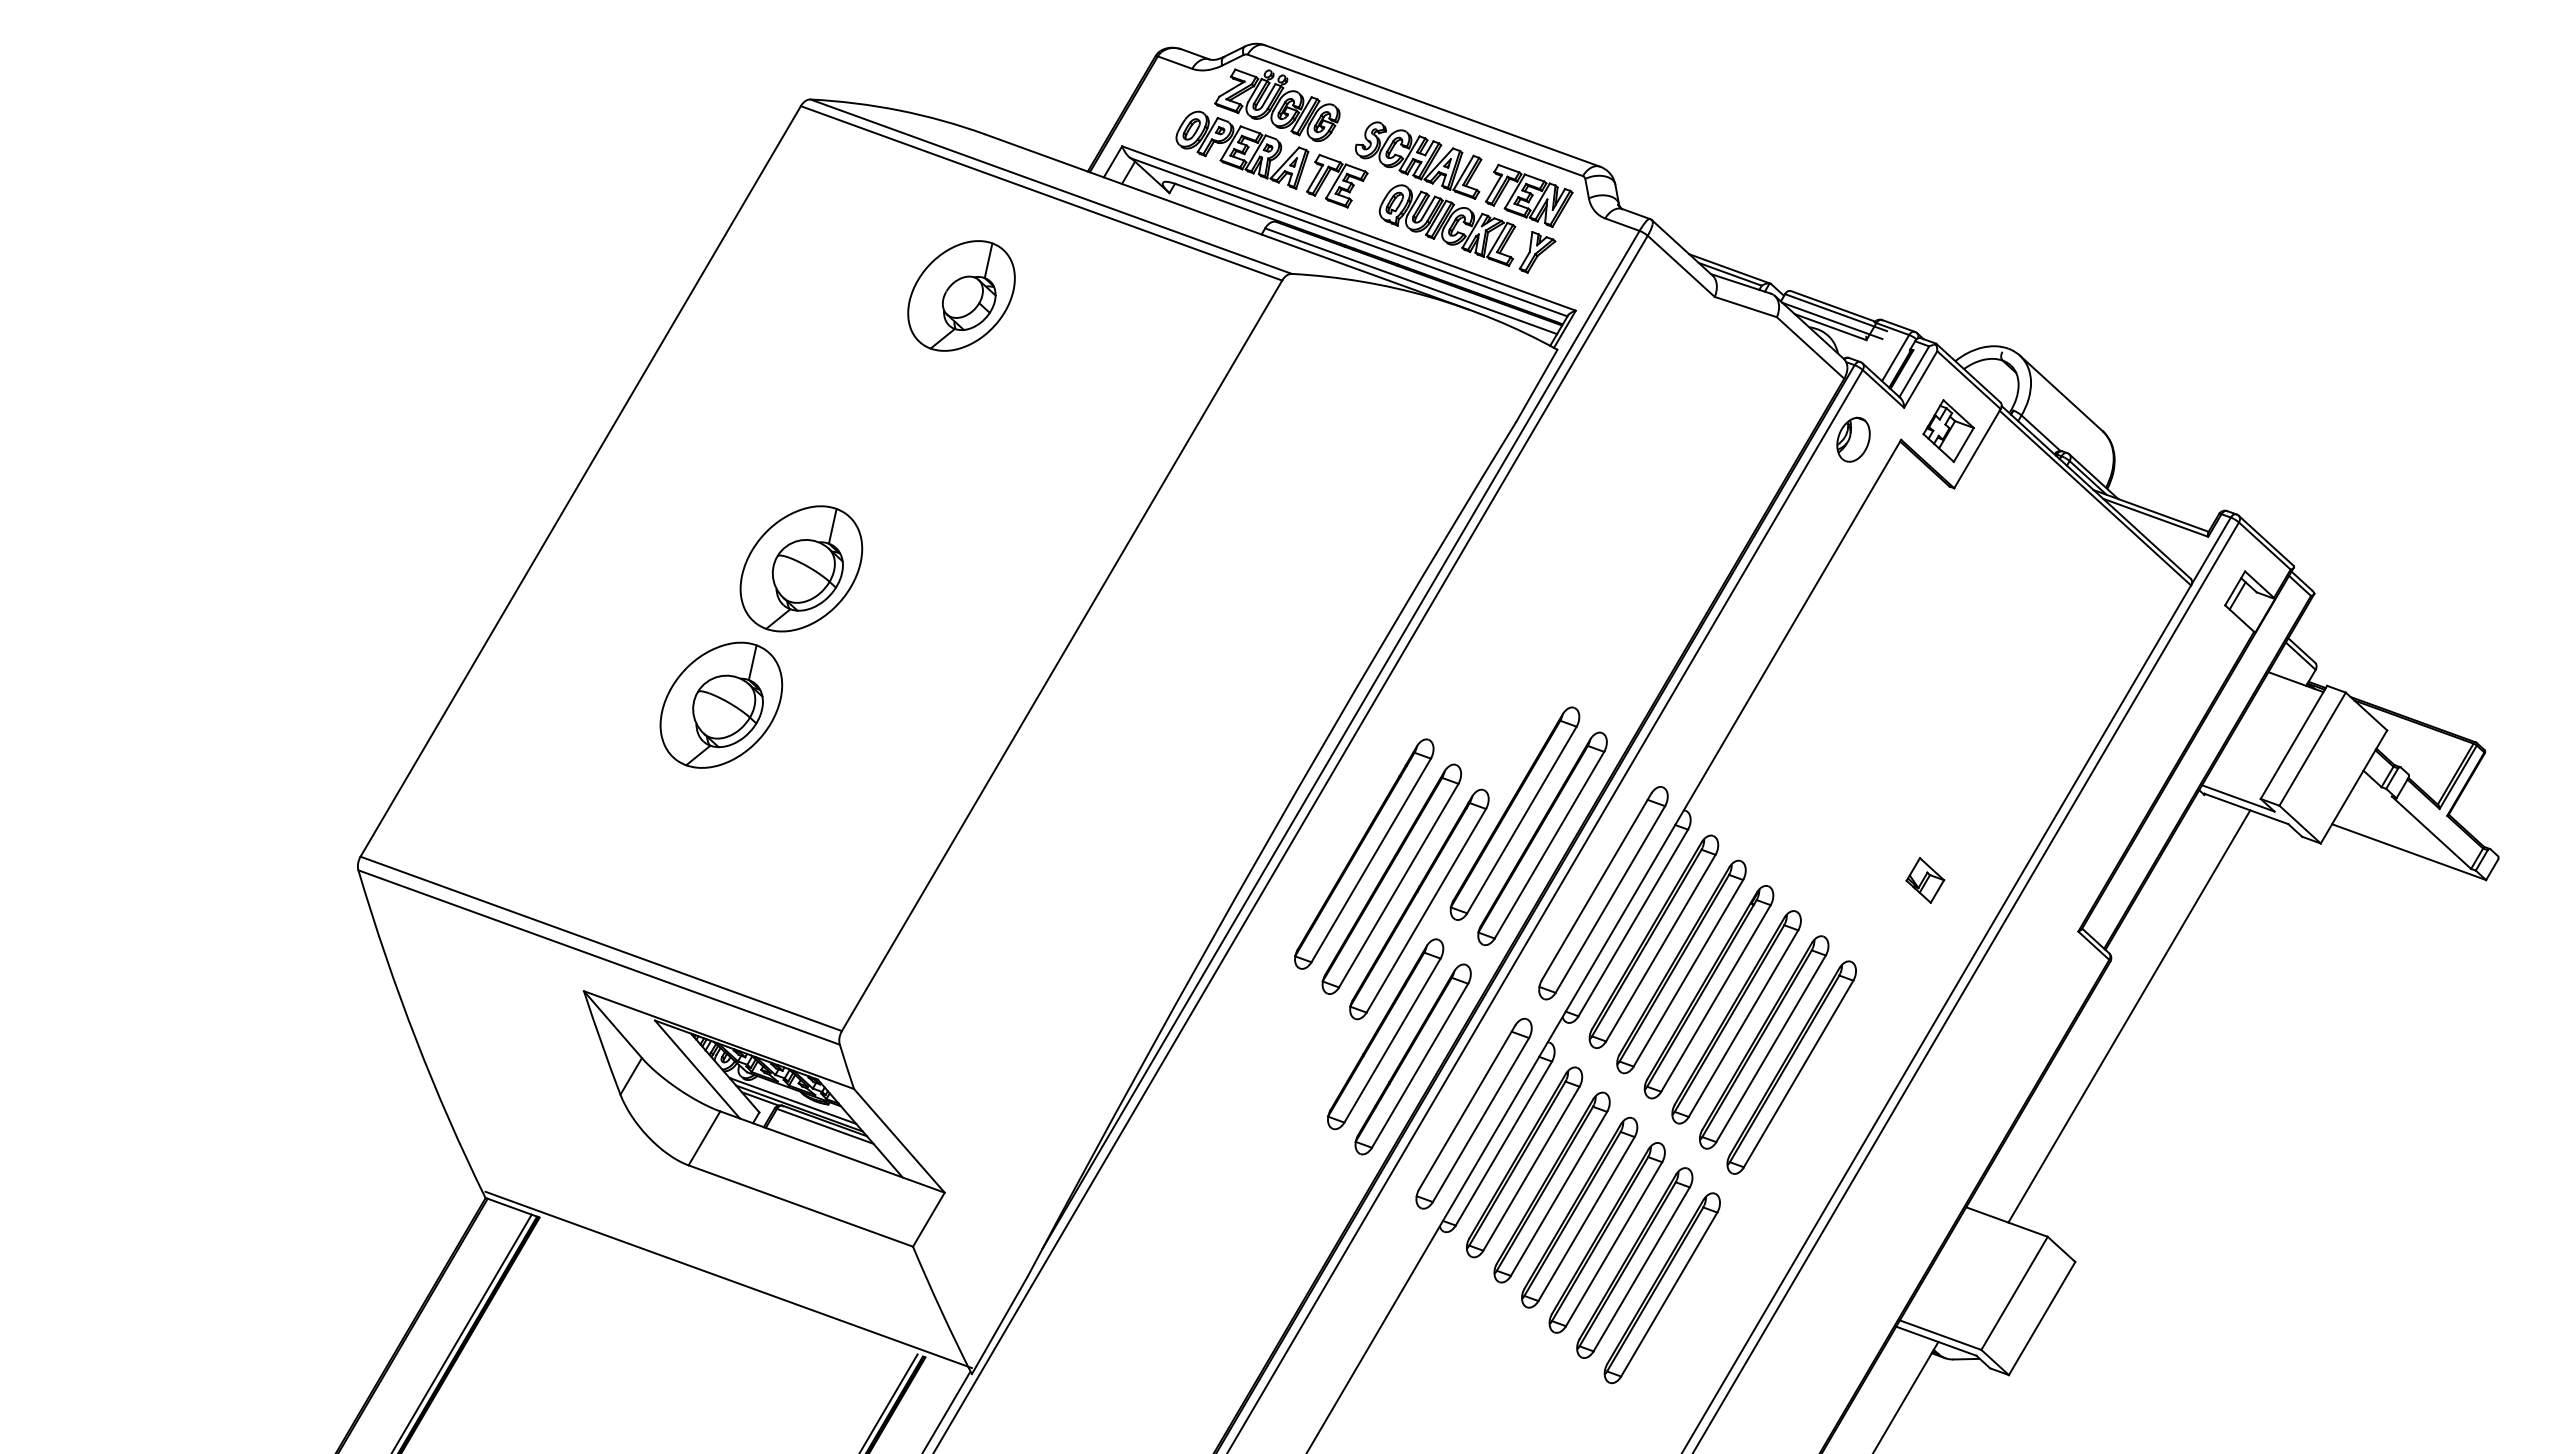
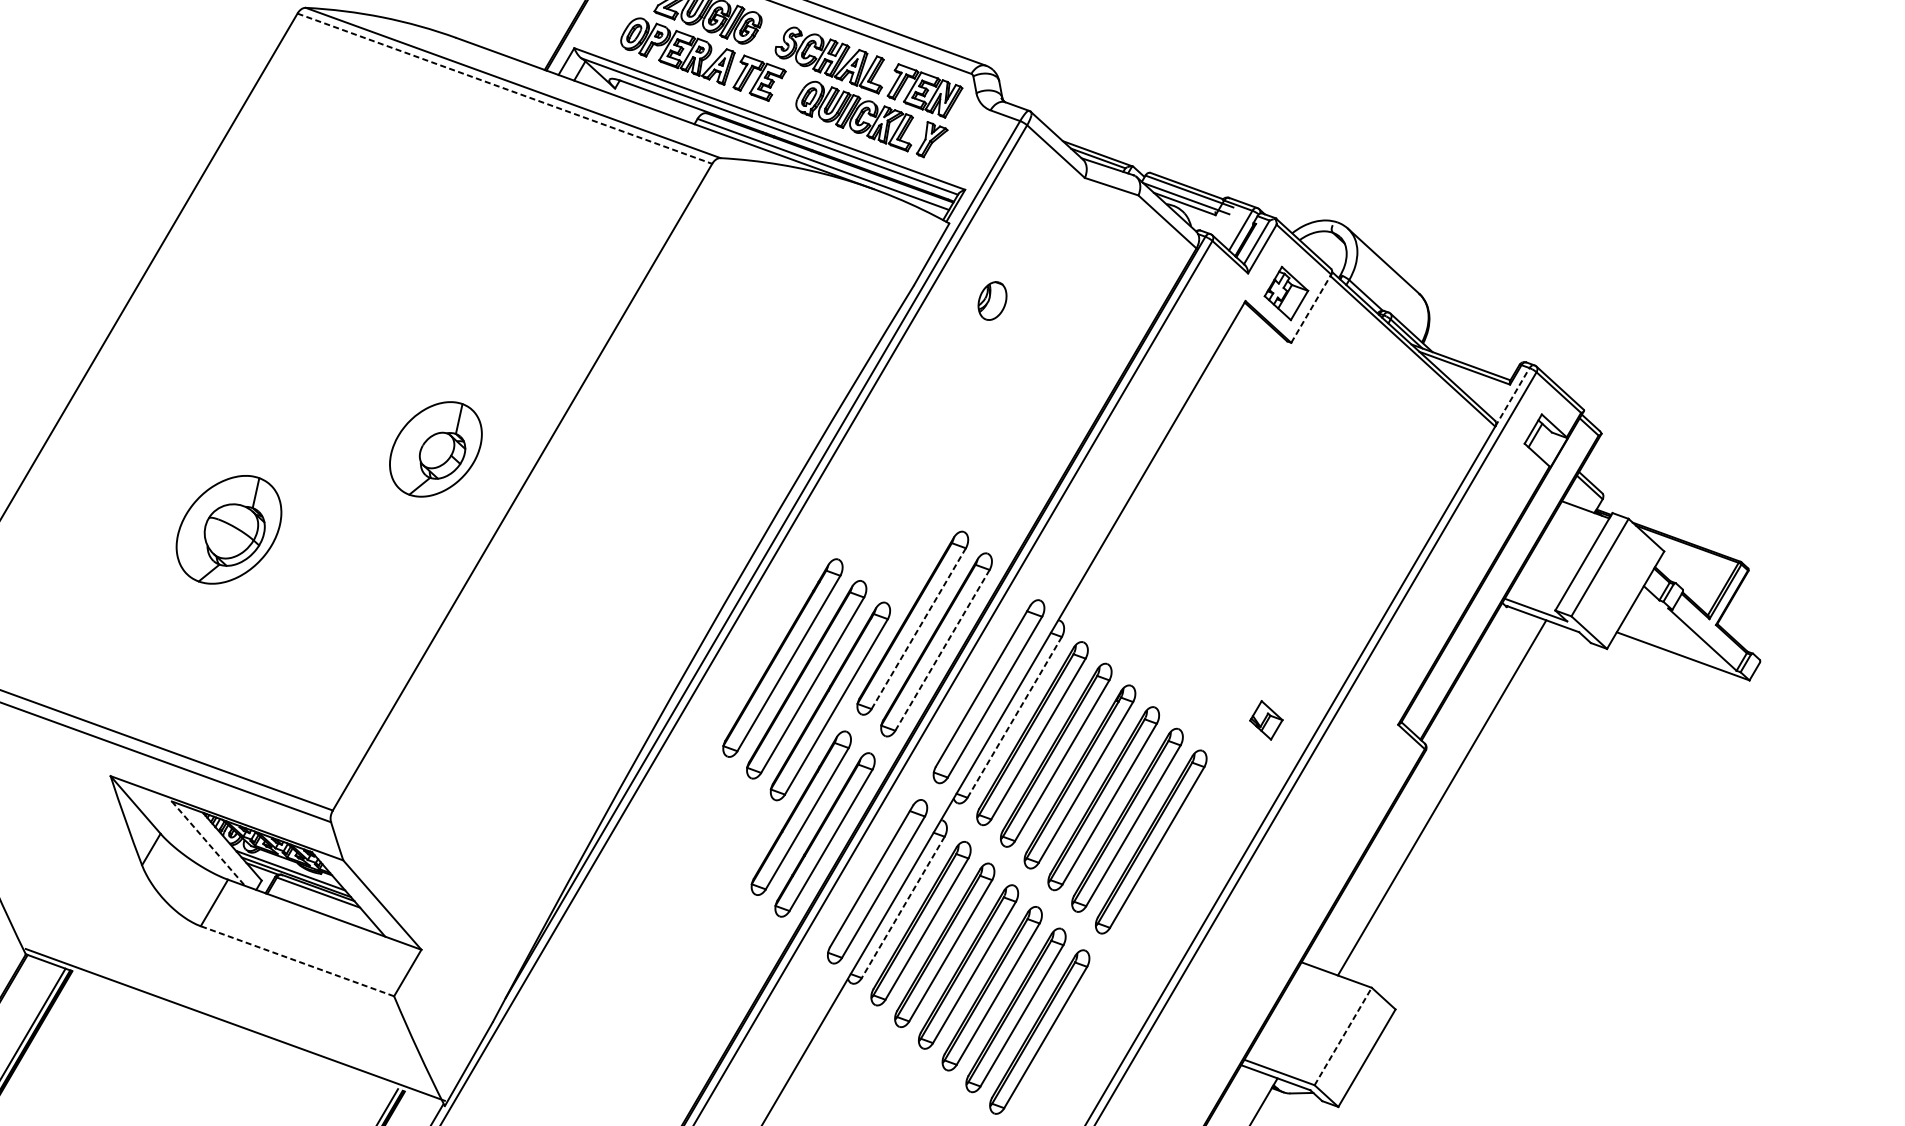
line: (1041, 193) -> (504, 88), solid -> dashed
part: (961, 295) -> (435, 449), moved
part: (1853, 439) -> (992, 300), moved
line: (1977, 448) -> (1311, 308), solid -> dashed
line: (2211, 551) -> (1512, 397), solid -> dashed
part: (801, 568) -> (298, 411), removed
line: (1521, 820) -> (918, 629), solid -> dashed
line: (1549, 845) -> (942, 650), solid -> dashed
part: (1925, 880) -> (1266, 720), moved
line: (1633, 923) -> (1014, 717), solid -> dashed
line: (697, 1069) -> (208, 843), solid -> dashed
line: (1503, 1143) -> (902, 907), solid -> dashed
line: (800, 1205) -> (297, 960), solid -> dashed
line: (2014, 1293) -> (1343, 1036), solid -> dashed

